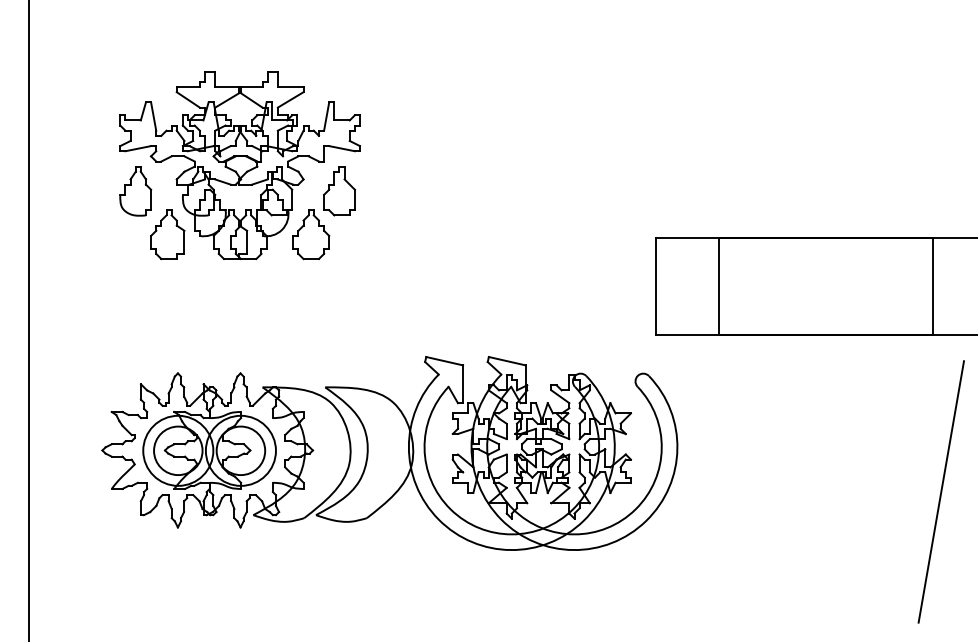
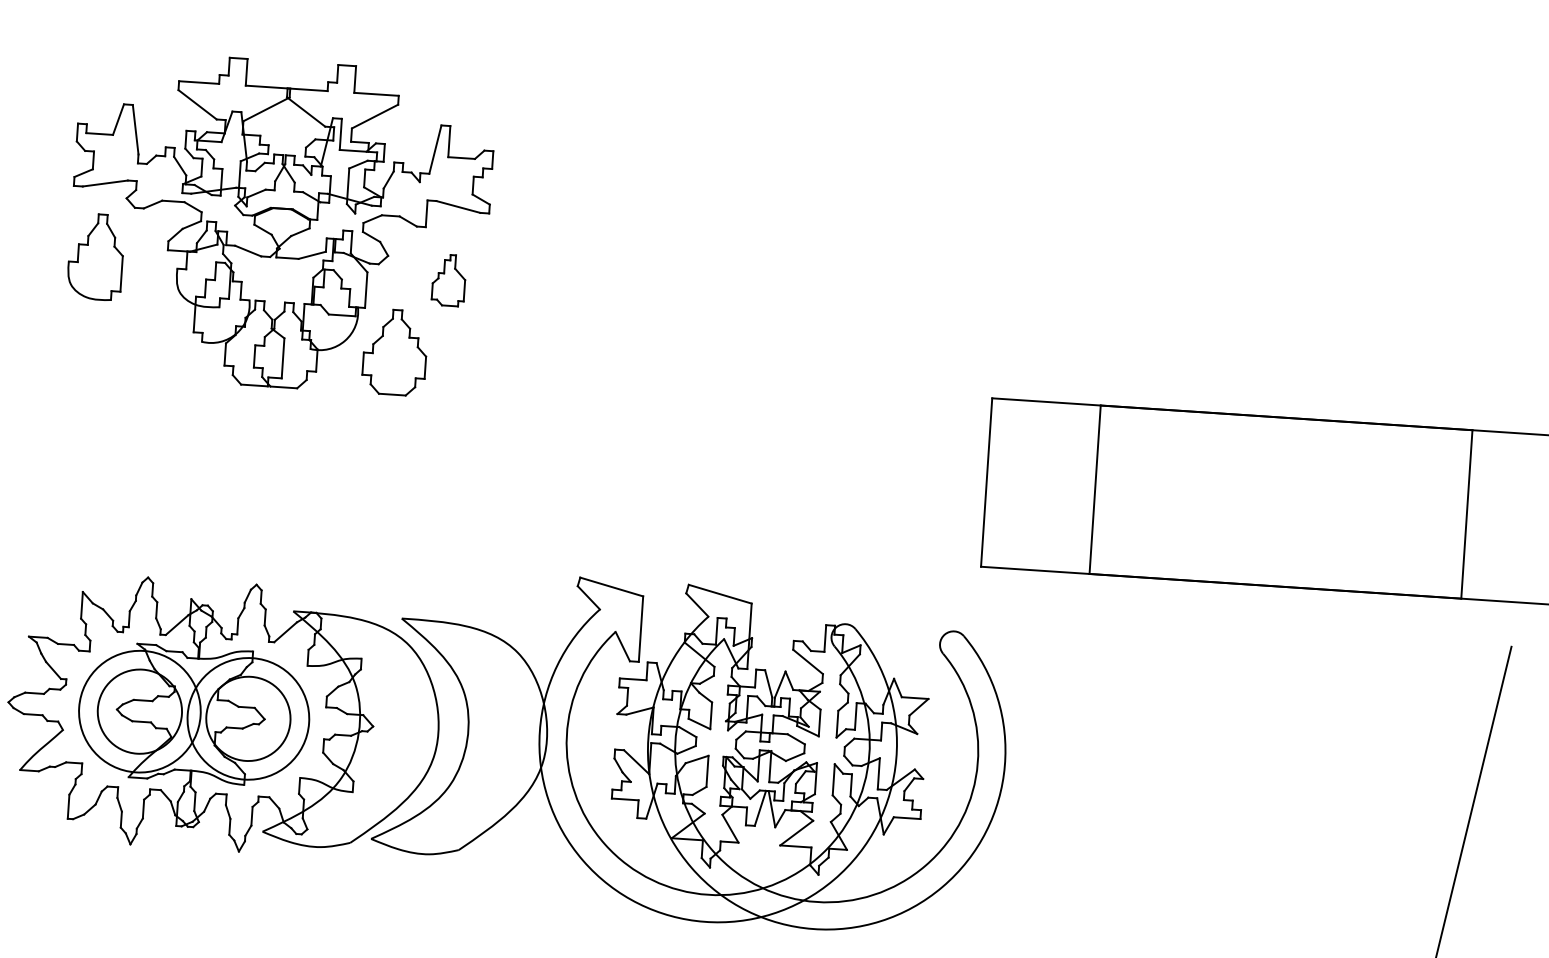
part: (339, 191) -> (449, 280), size x0.6
part: (167, 234) -> (146, 335), removed

